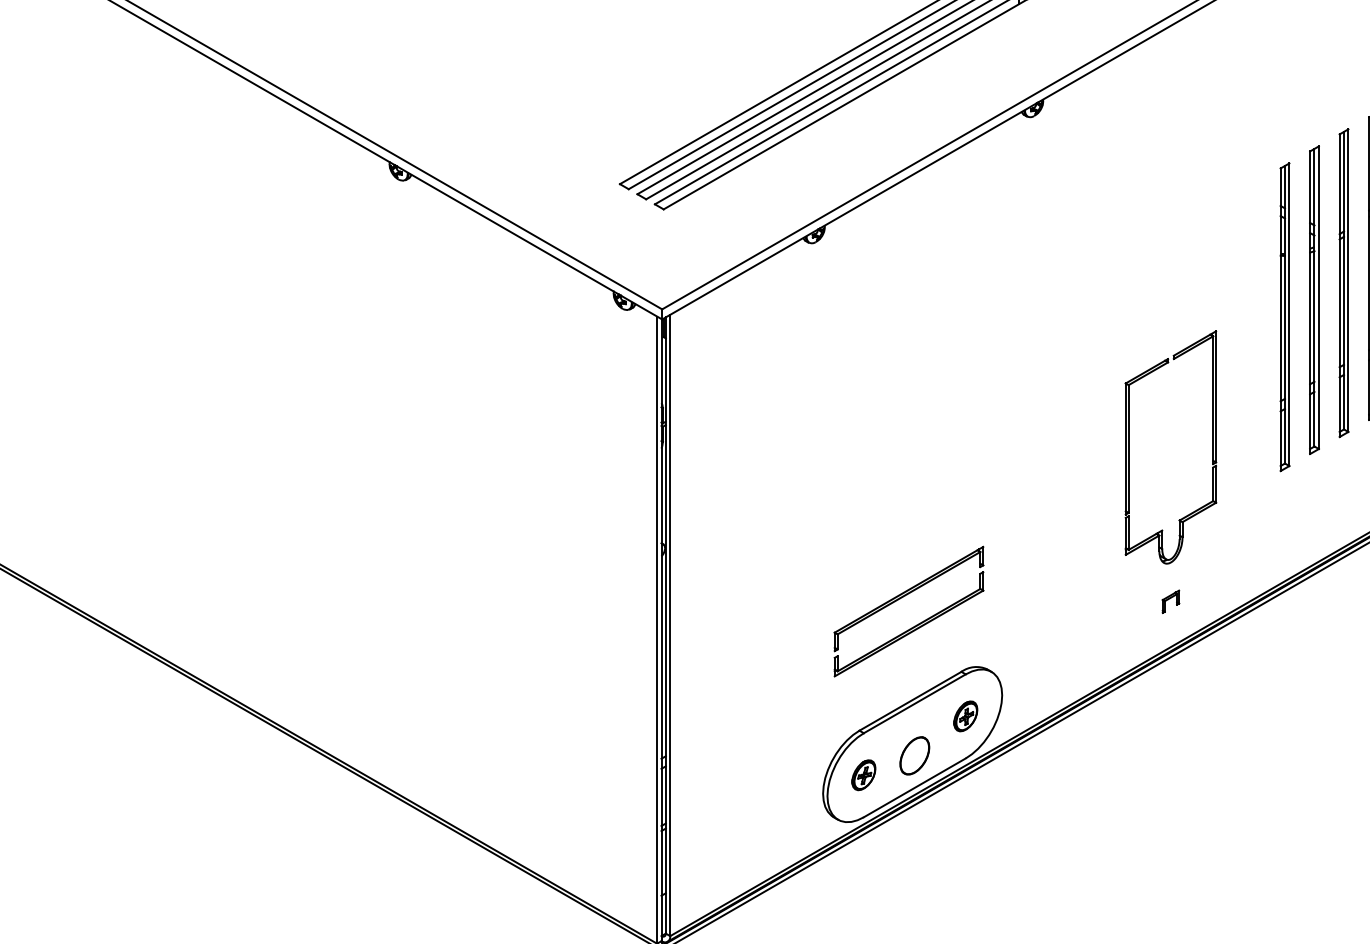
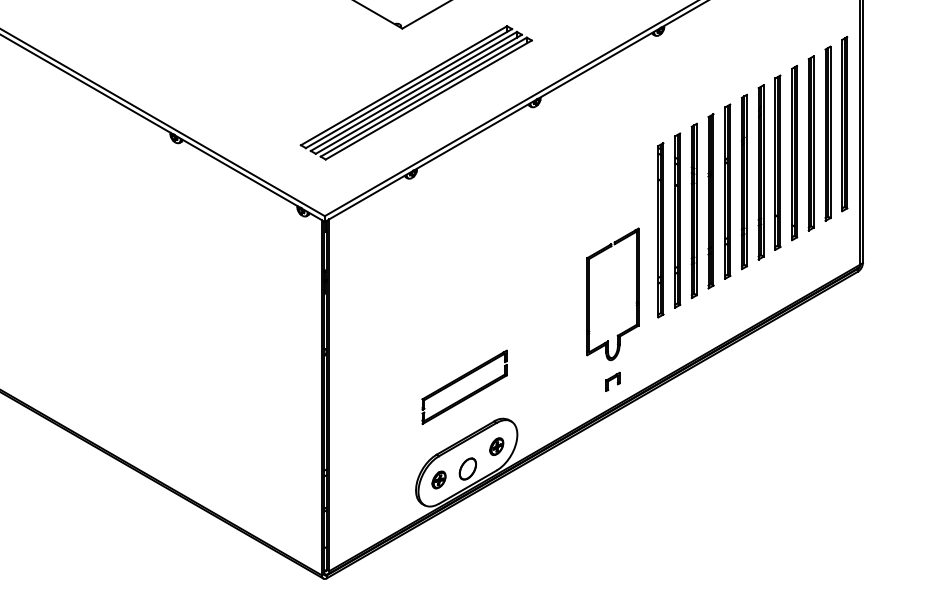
part: (1254, 334) -> (660, 230), added
part: (1170, 601) -> (612, 381), size x1.43

